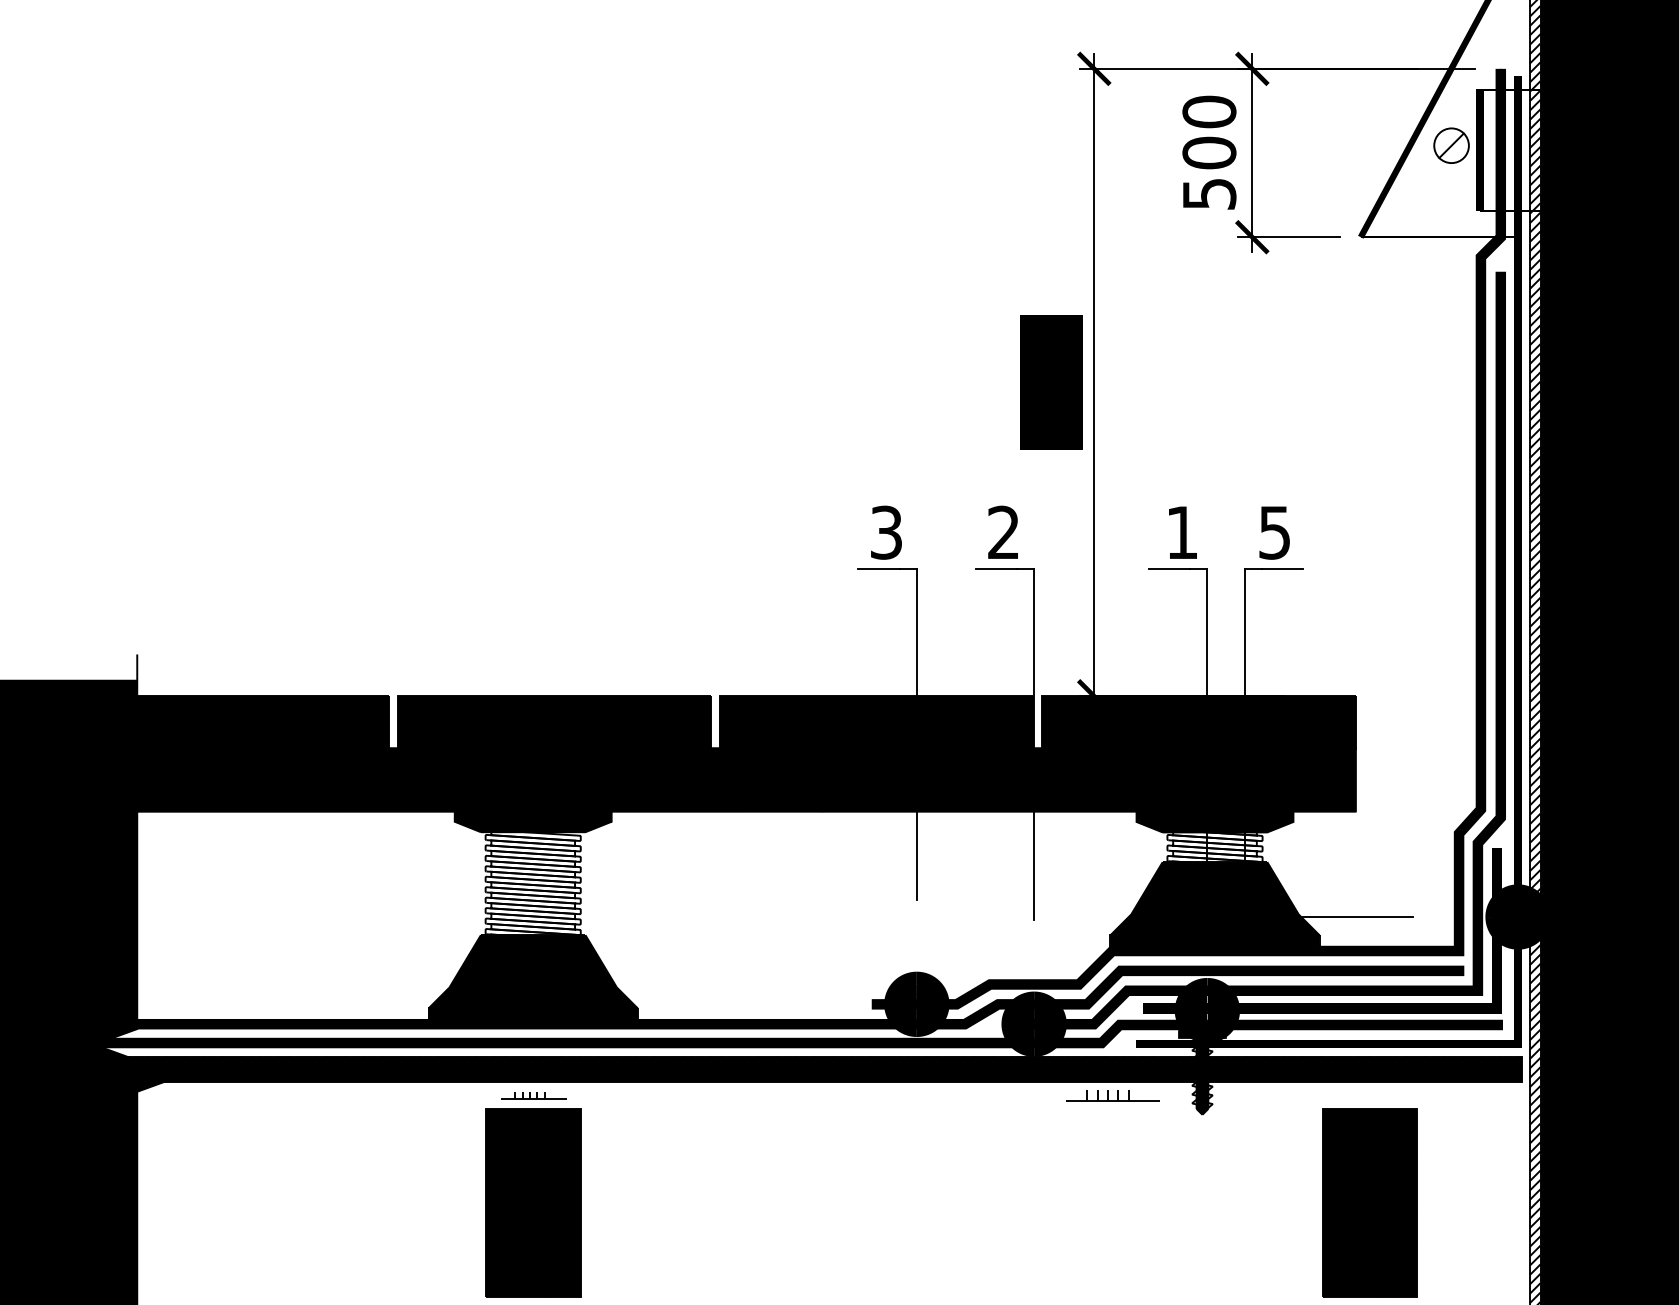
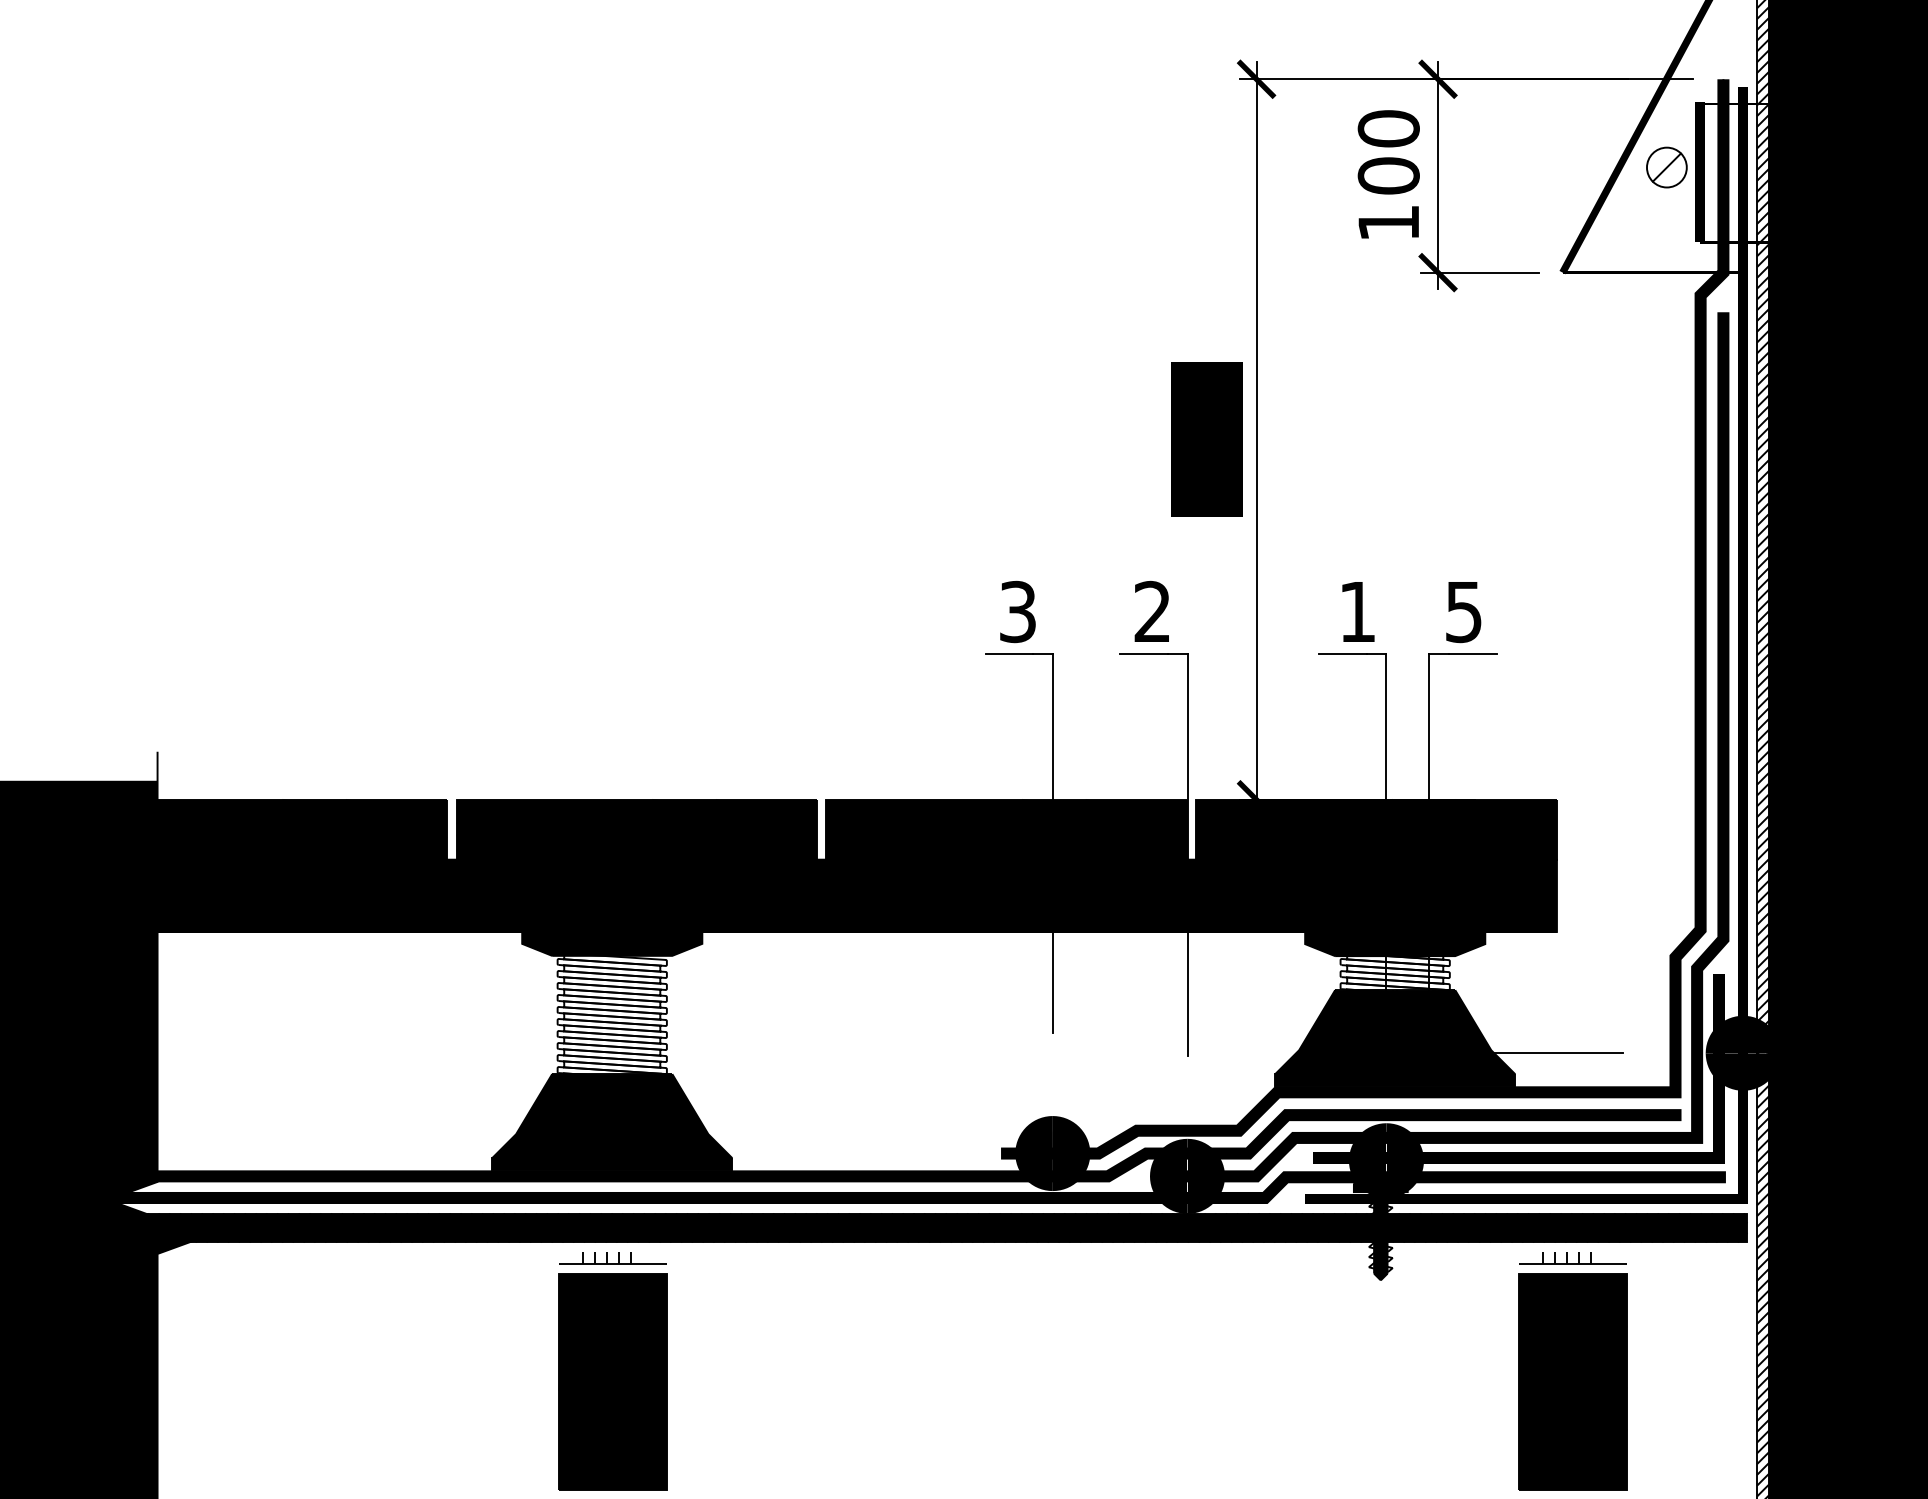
text: (1209, 194) -> (1388, 223), 500 -> 100
part: (533, 1095) -> (612, 1258), size x1.43
part: (1112, 1095) -> (1572, 1258), moved

